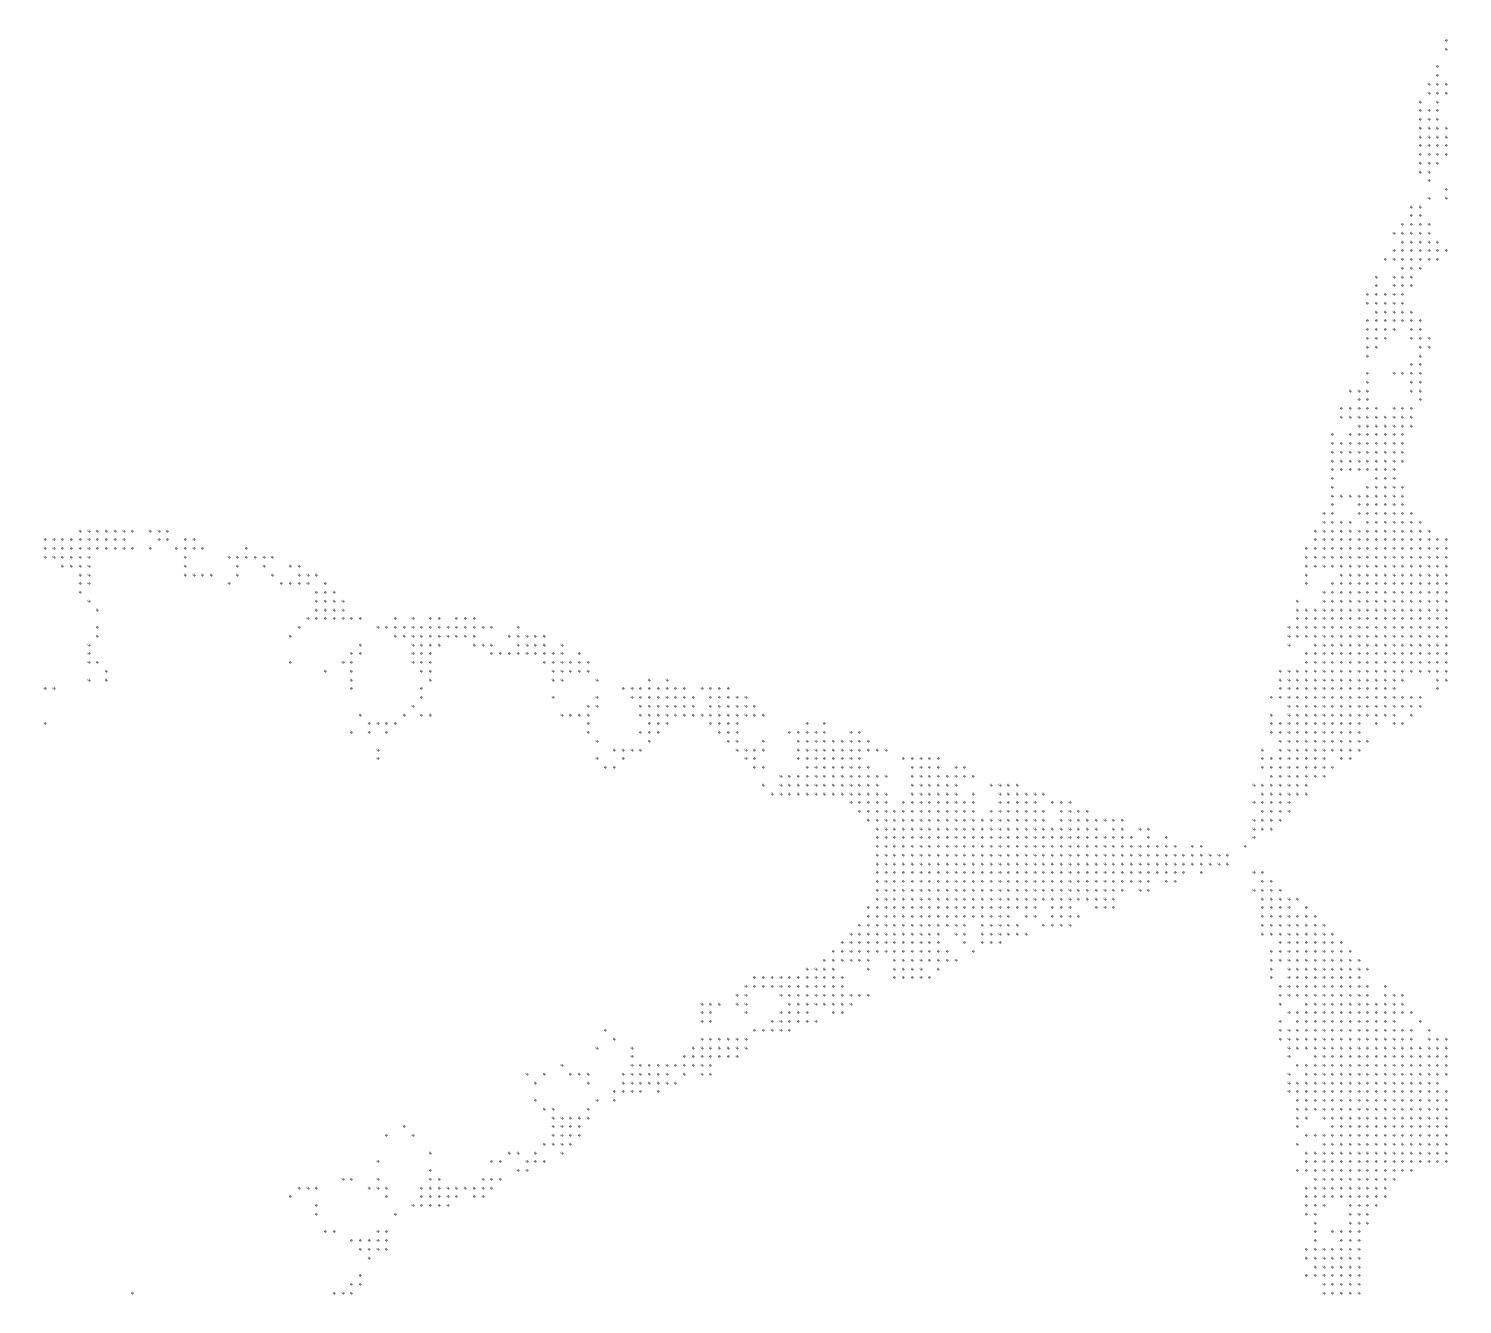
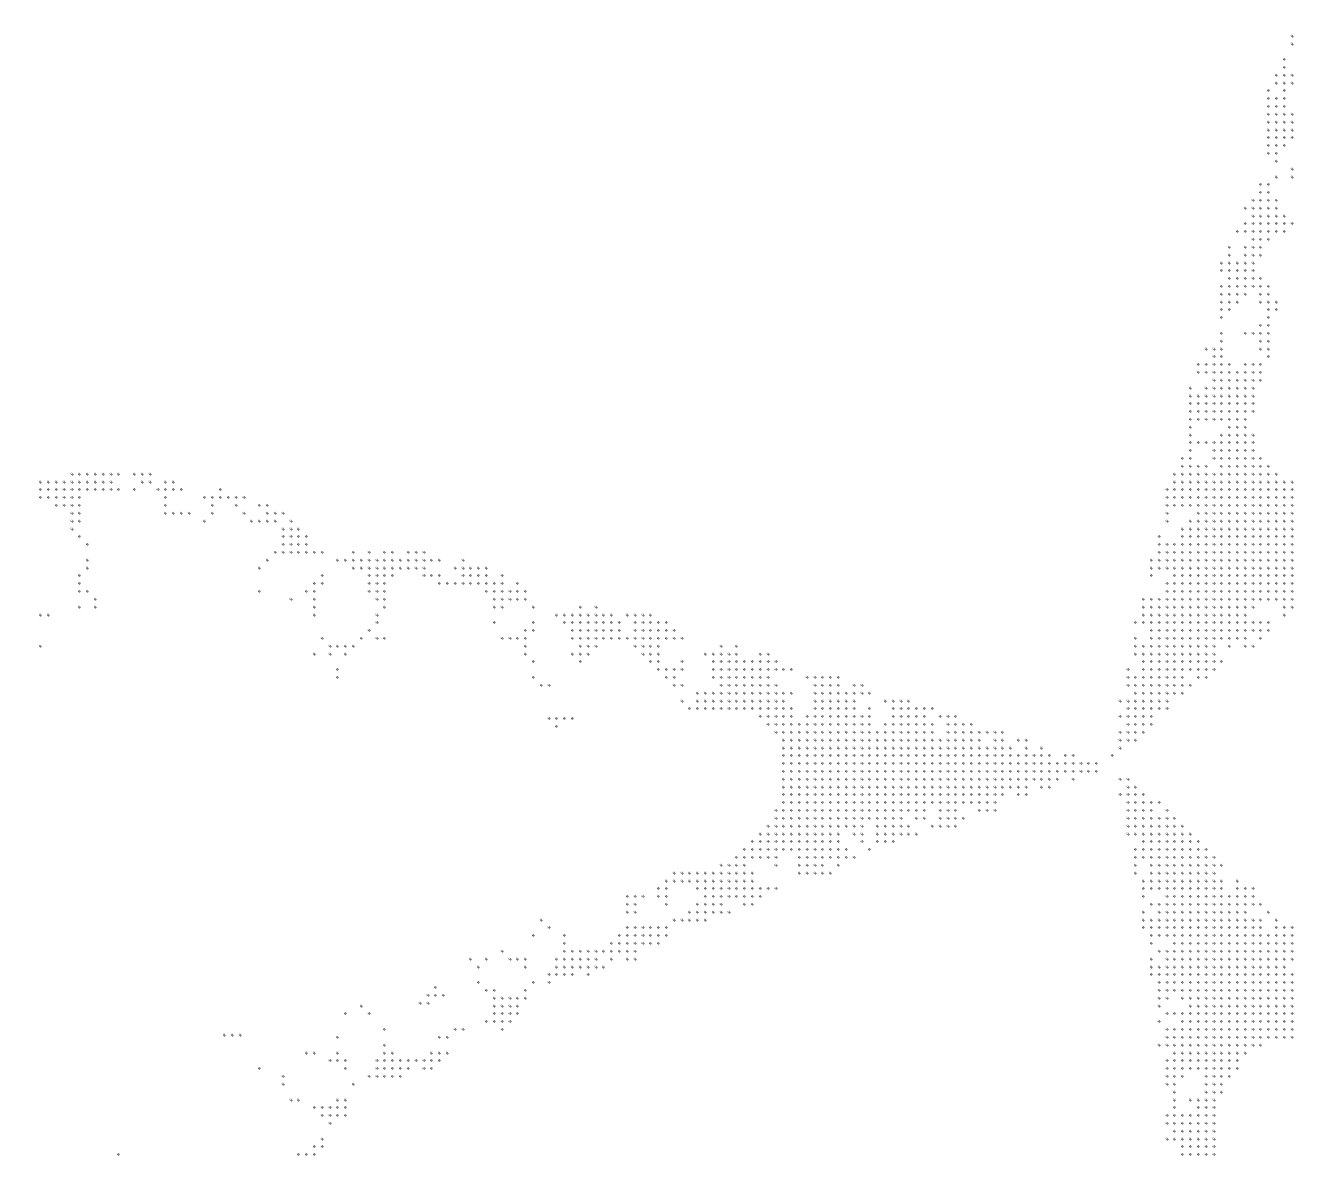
part: (627, 754) -> (560, 722), moved
part: (530, 1161) -> (431, 995), moved
part: (307, 1187) -> (232, 1034), moved

